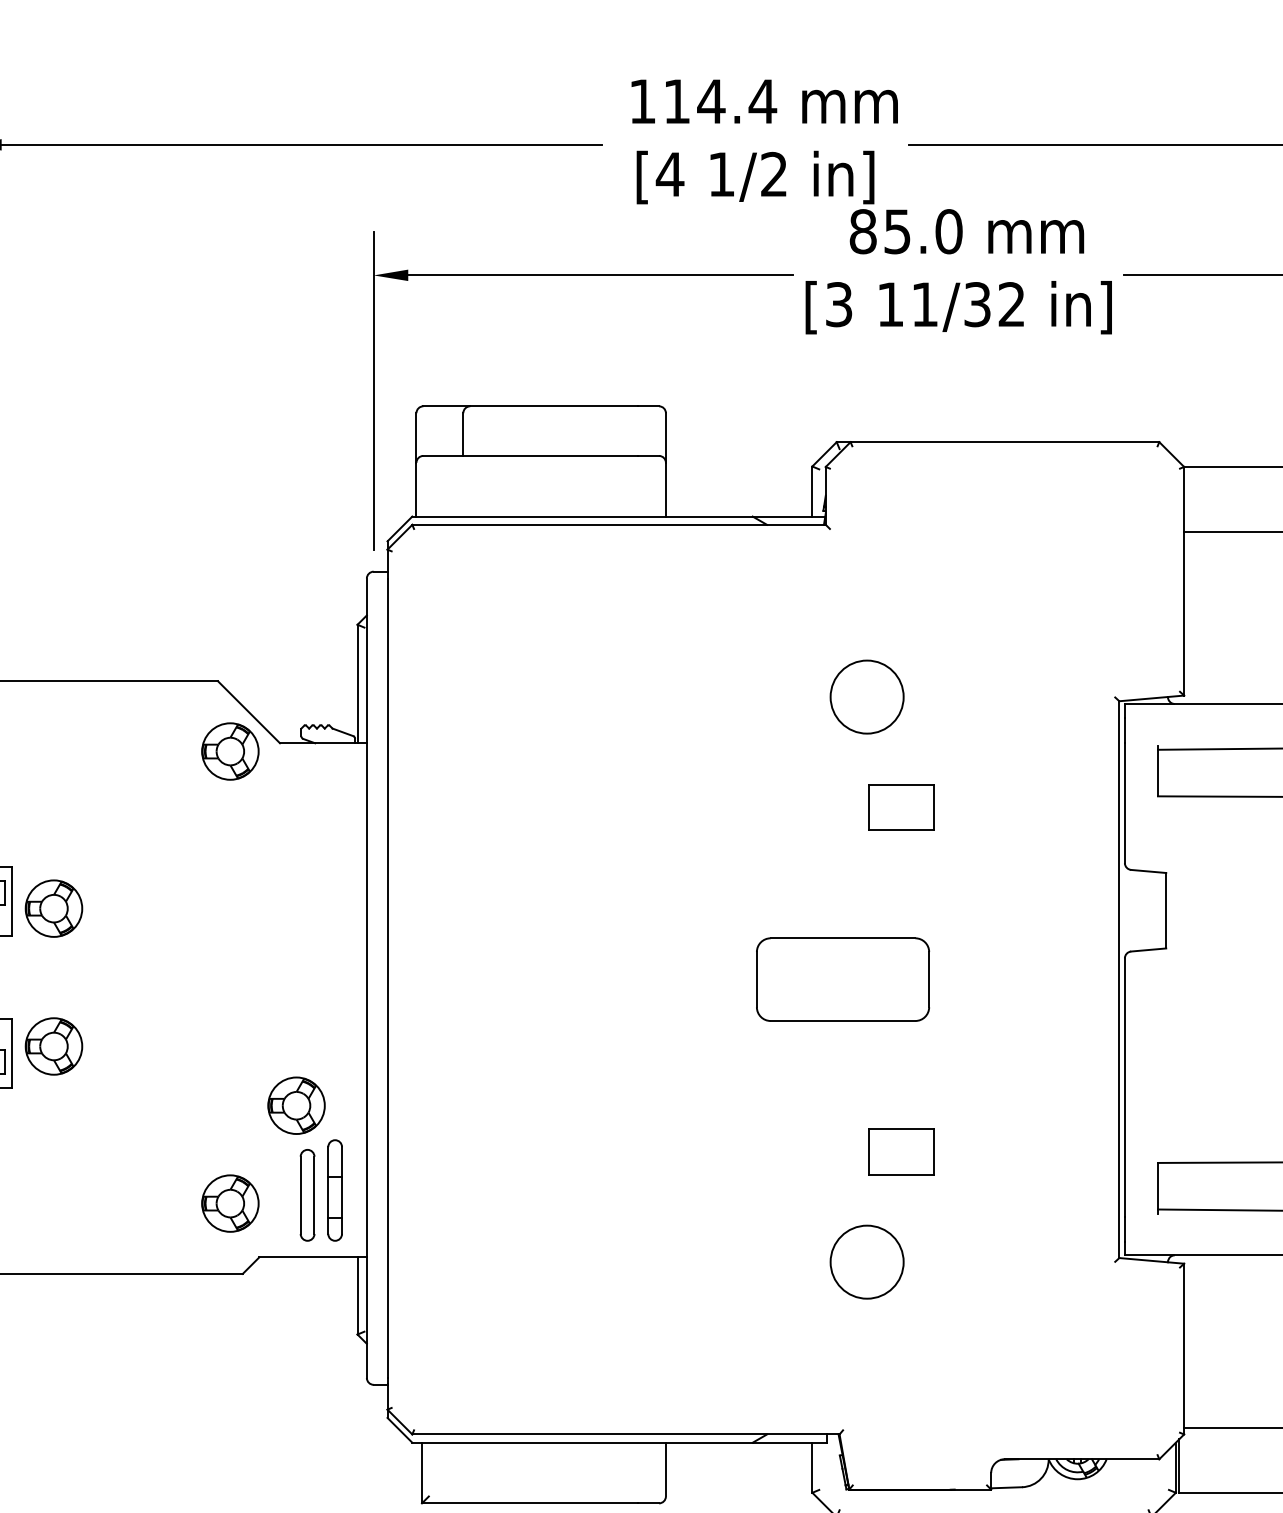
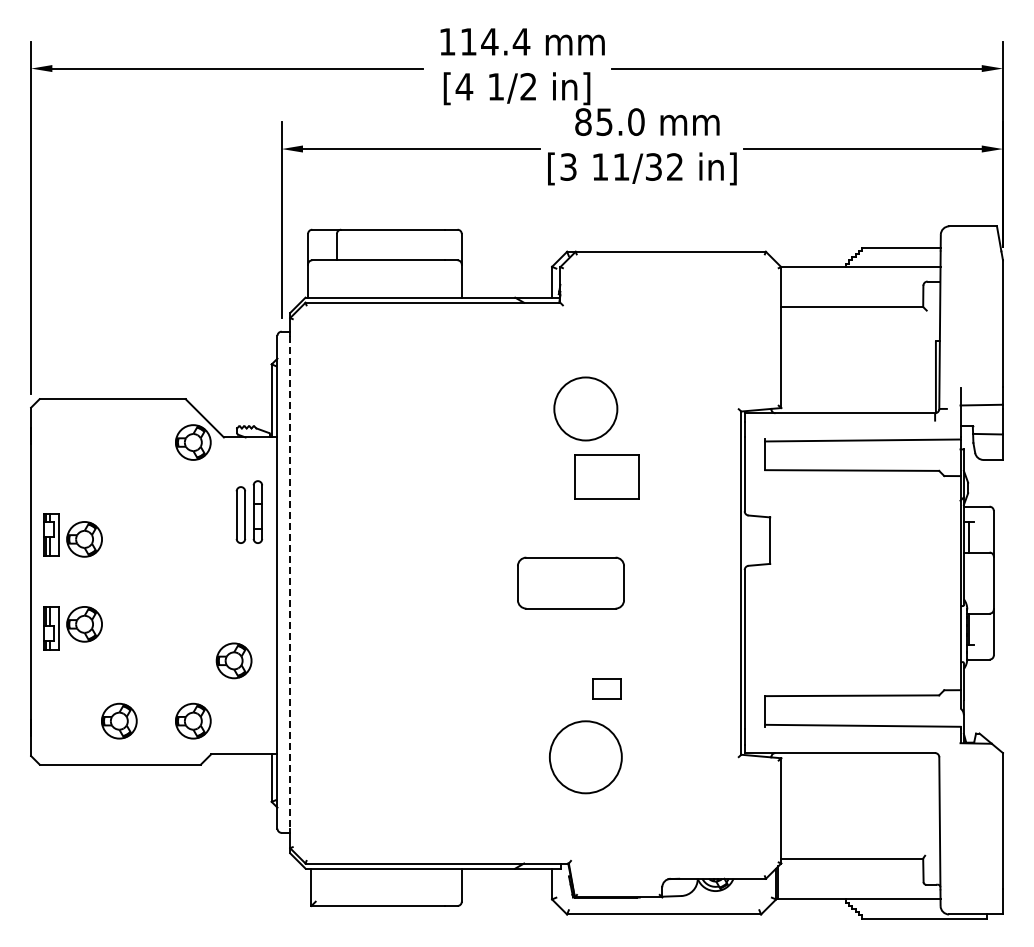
circle: (866, 696) -> (585, 408), size x1.4
part: (900, 806) -> (606, 476), size x1.6
line: (387, 978) -> (290, 582), solid -> dashed
part: (900, 1150) -> (606, 688), size x0.7
part: (319, 1189) -> (248, 511), moved
part: (110, 1202) -> (119, 720), added
circle: (866, 1260) -> (585, 756), size x1.6

